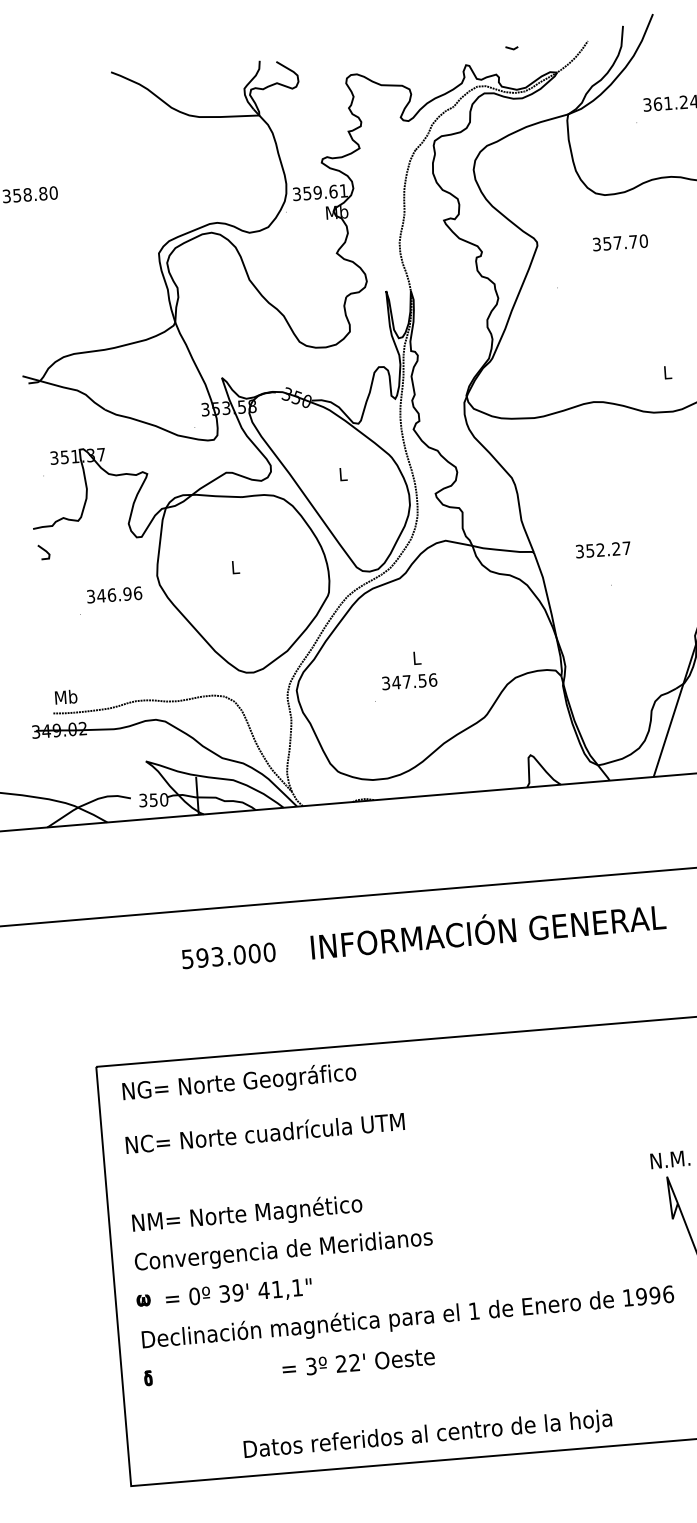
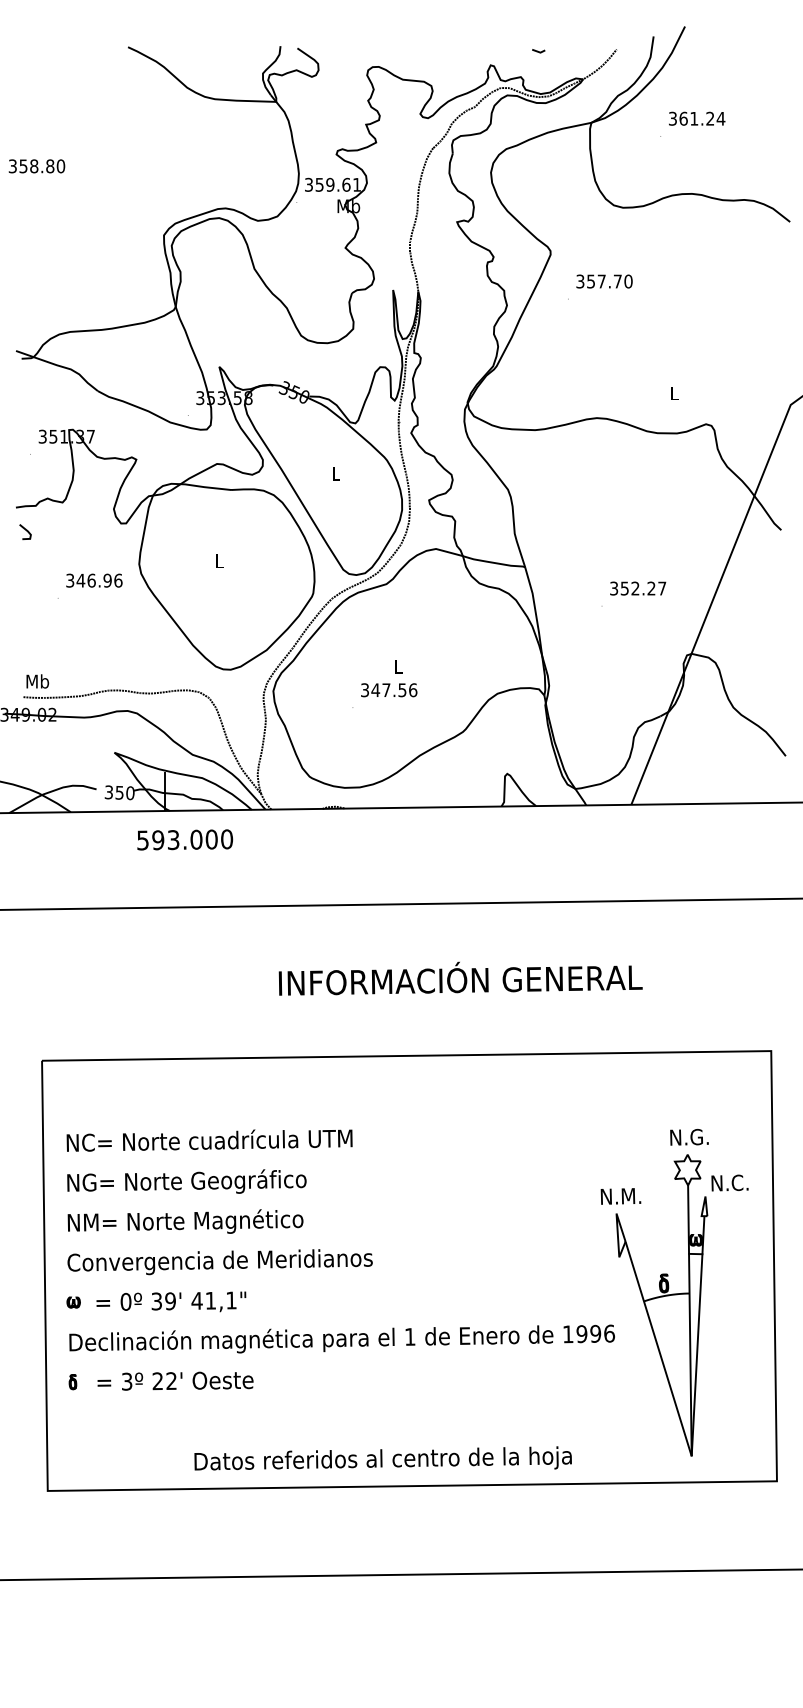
text: (620, 242) -> (604, 281), moved
text: (603, 549) -> (638, 588), moved
text: (488, 930) -> (460, 978), moved
text: (229, 955) -> (185, 839), moved
text: (238, 1082) -> (186, 1181), moved
text: (358, 1361) -> (175, 1380), moved
text: (427, 1433) -> (382, 1458), moved

